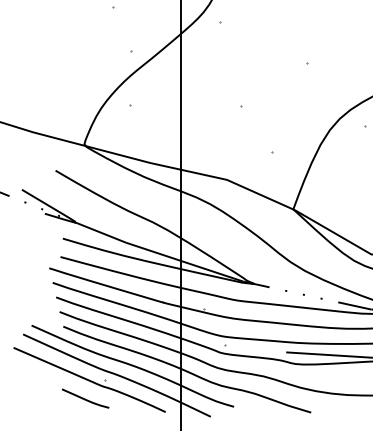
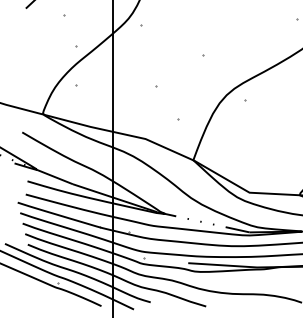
line: (85, 398) -> (43, 296), removed

